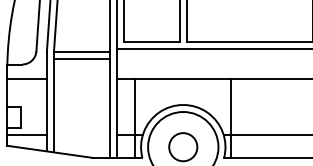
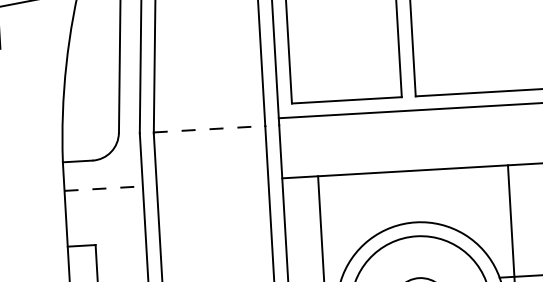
line: (82, 52) -> (210, 129), solid -> dashed
line: (81, 59) -> (209, 143), removed
line: (27, 78) -> (104, 187), solid -> dashed

